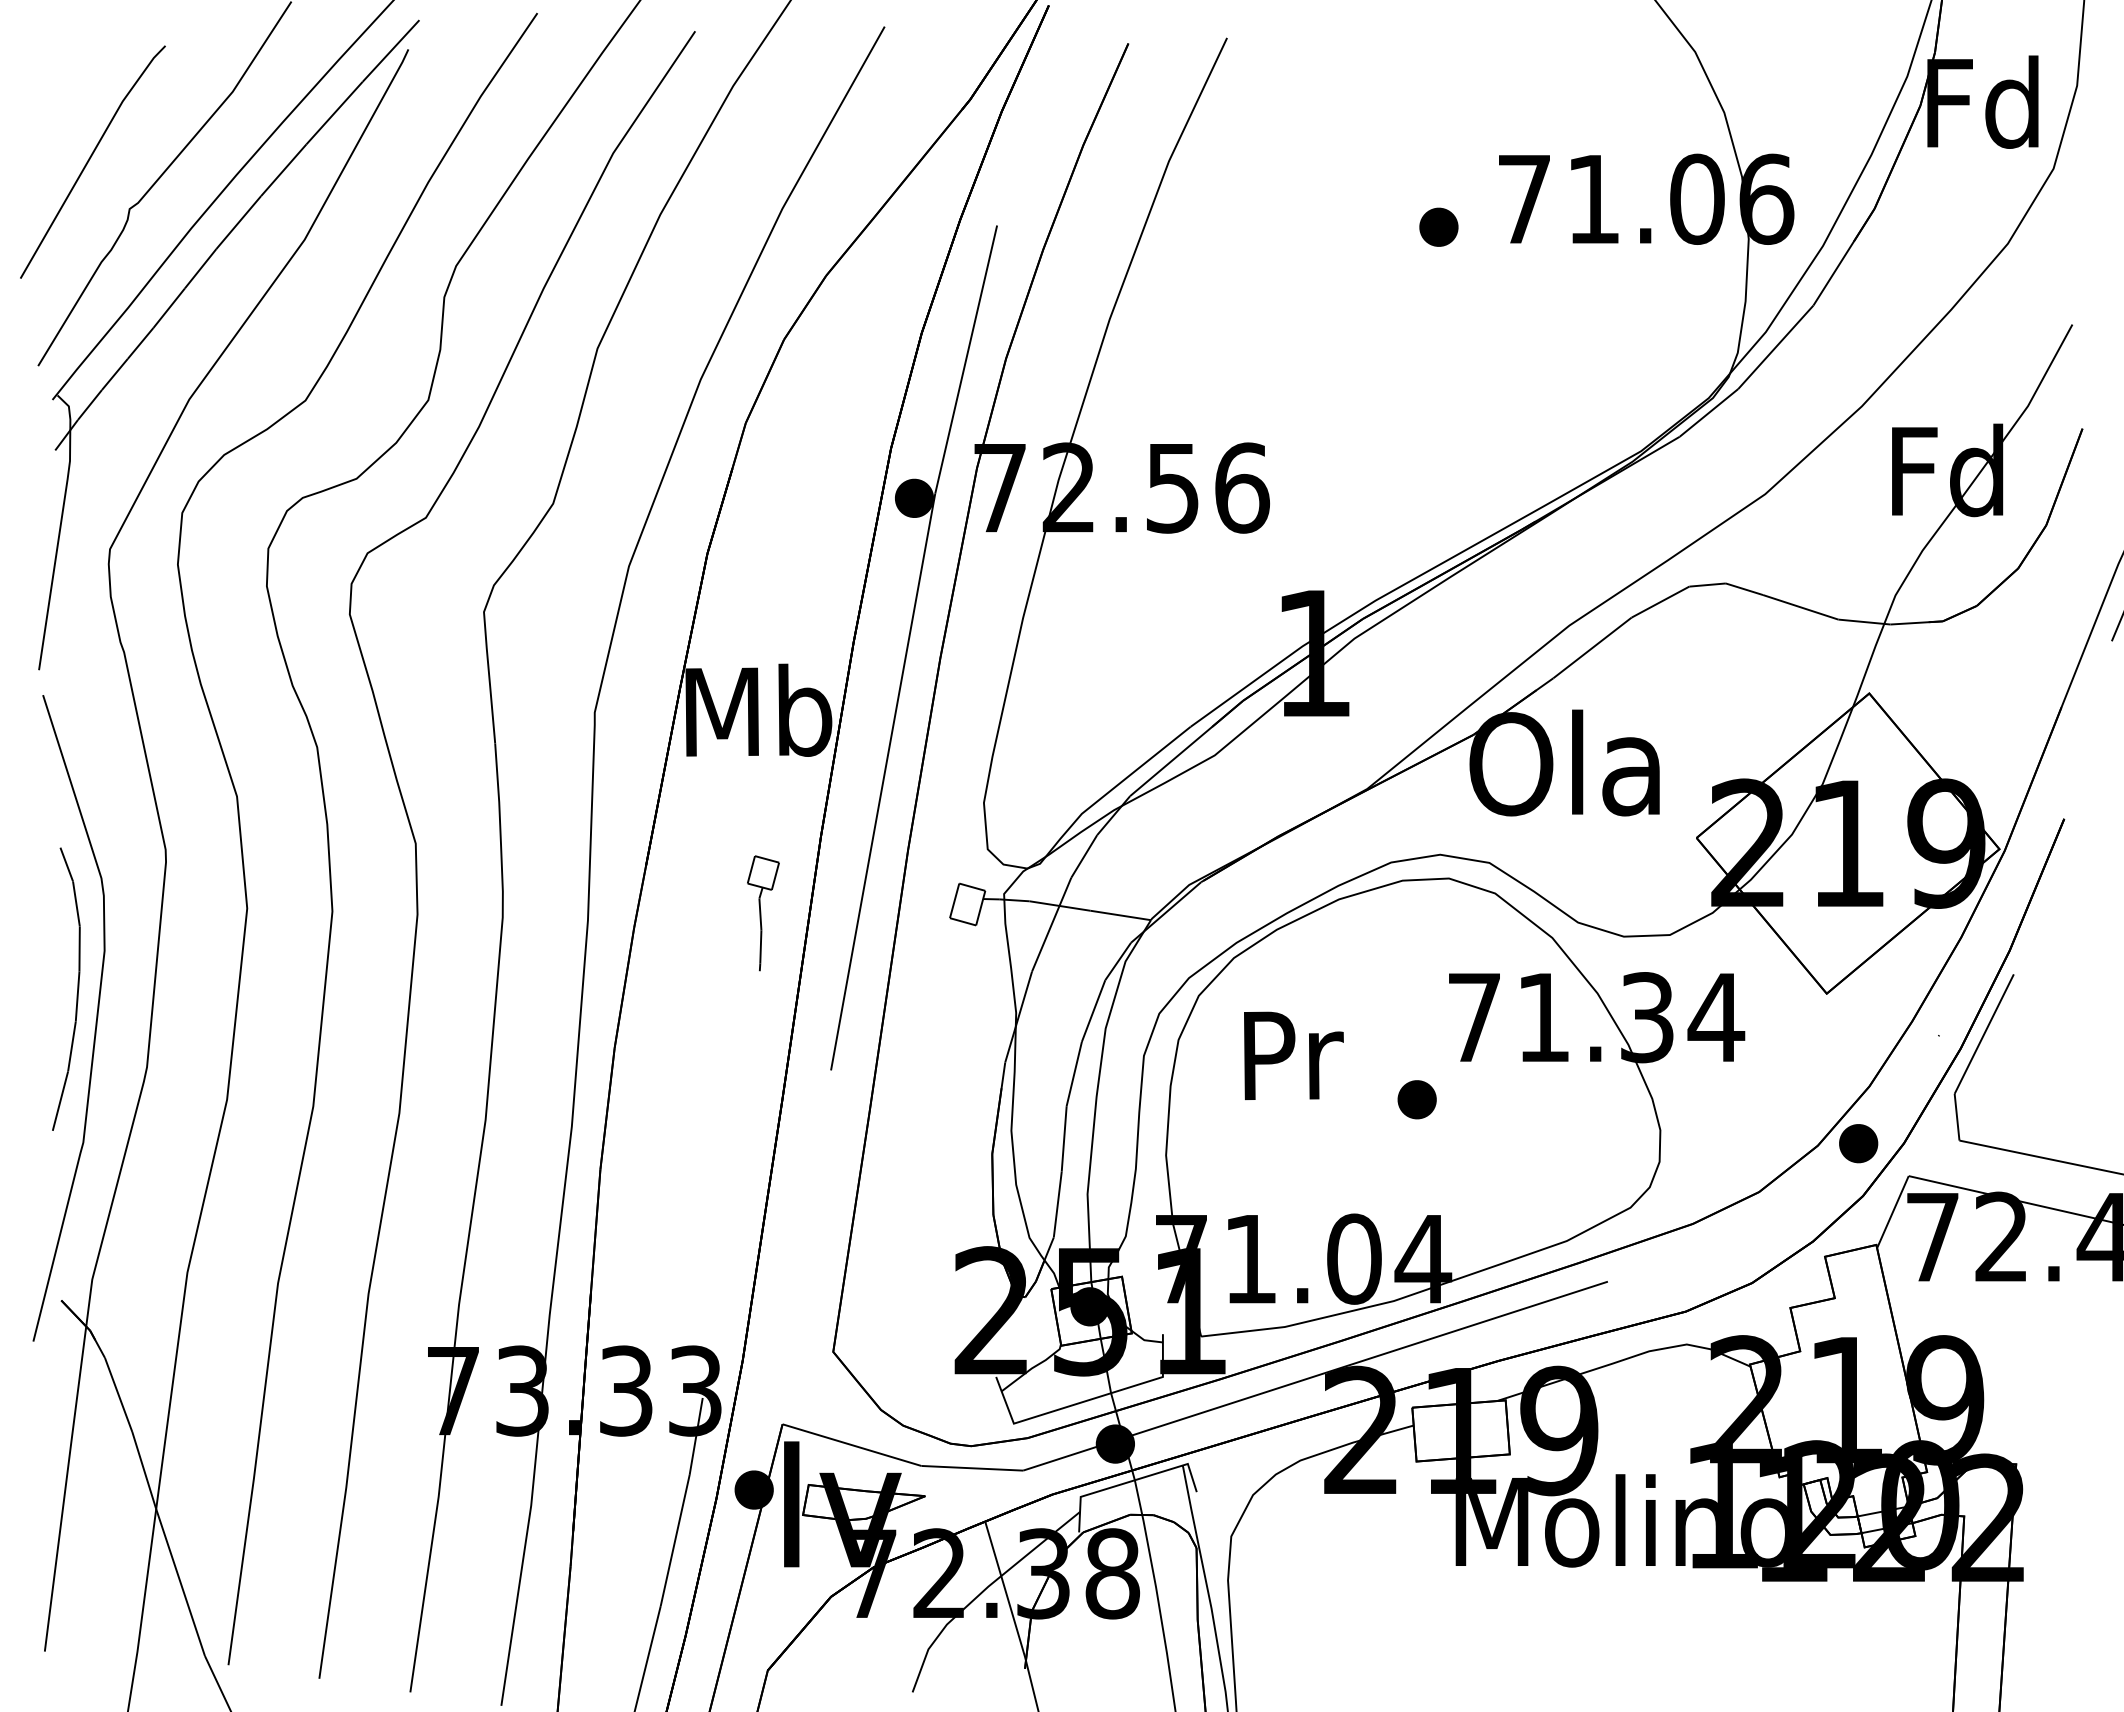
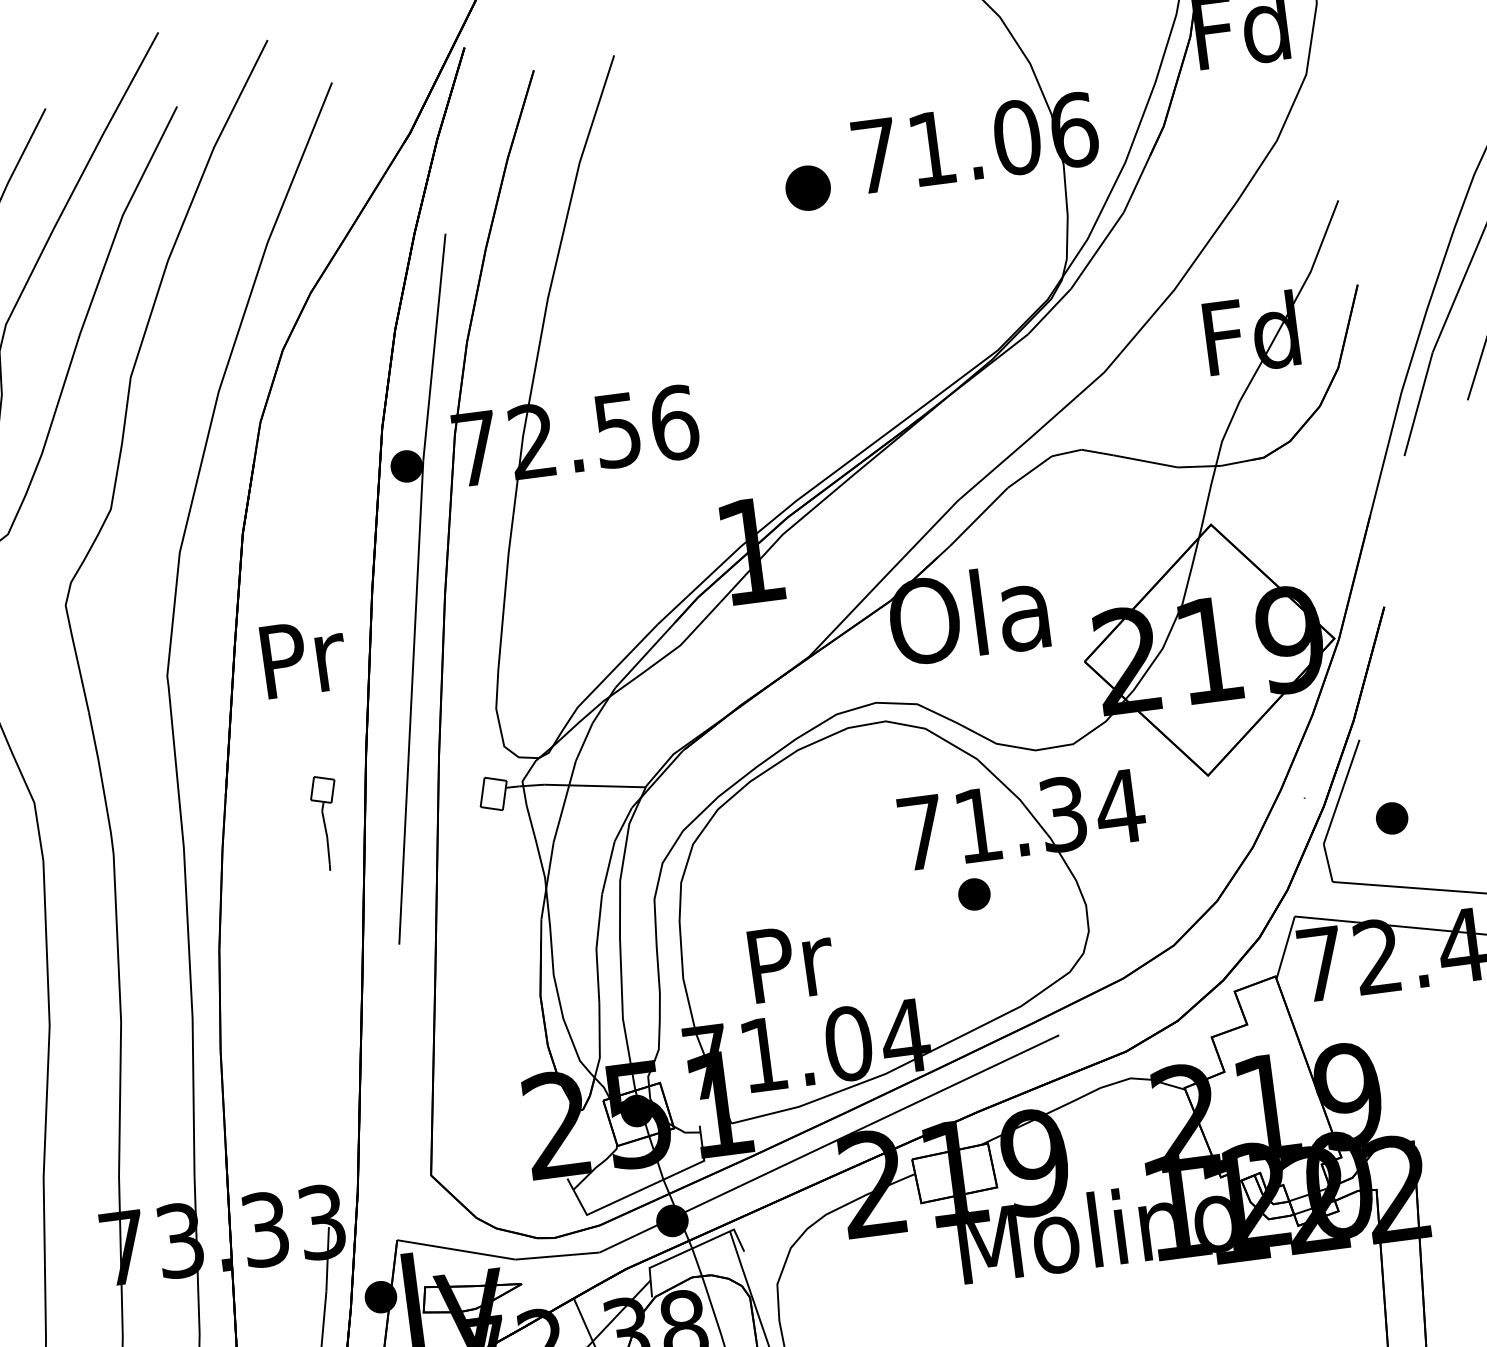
part: (1438, 226) -> (807, 187), size x1.4
text: (758, 709) -> (301, 656), Mb -> Pr
text: (1293, 1055) -> (791, 962), moved
part: (1416, 1099) -> (973, 894), moved
part: (1858, 1143) -> (1391, 818), moved

